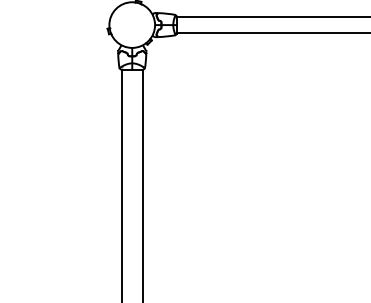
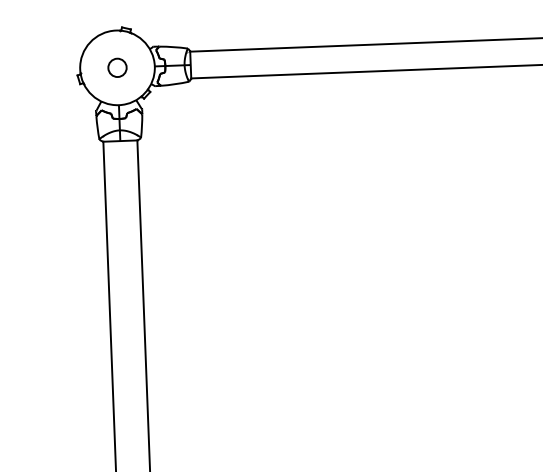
circle: (131, 24) -> (116, 66), added

